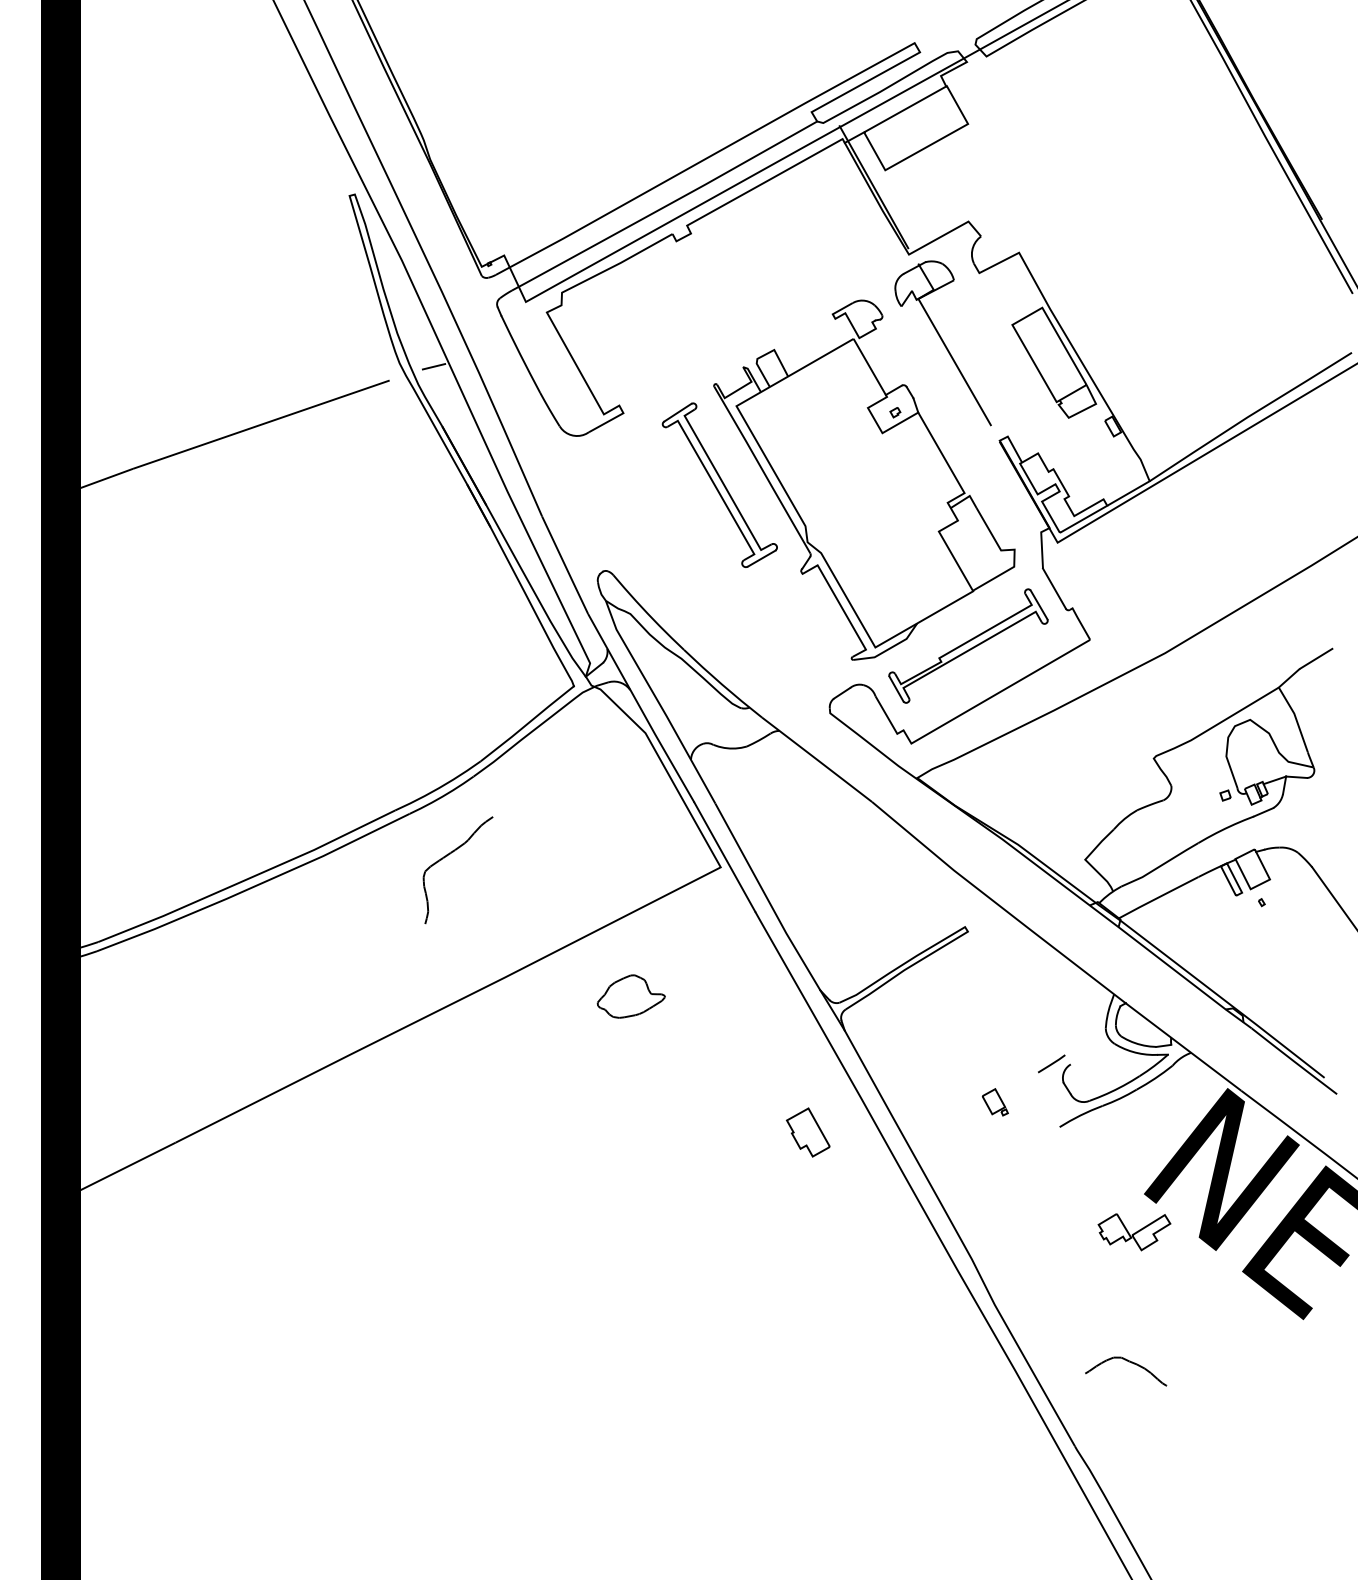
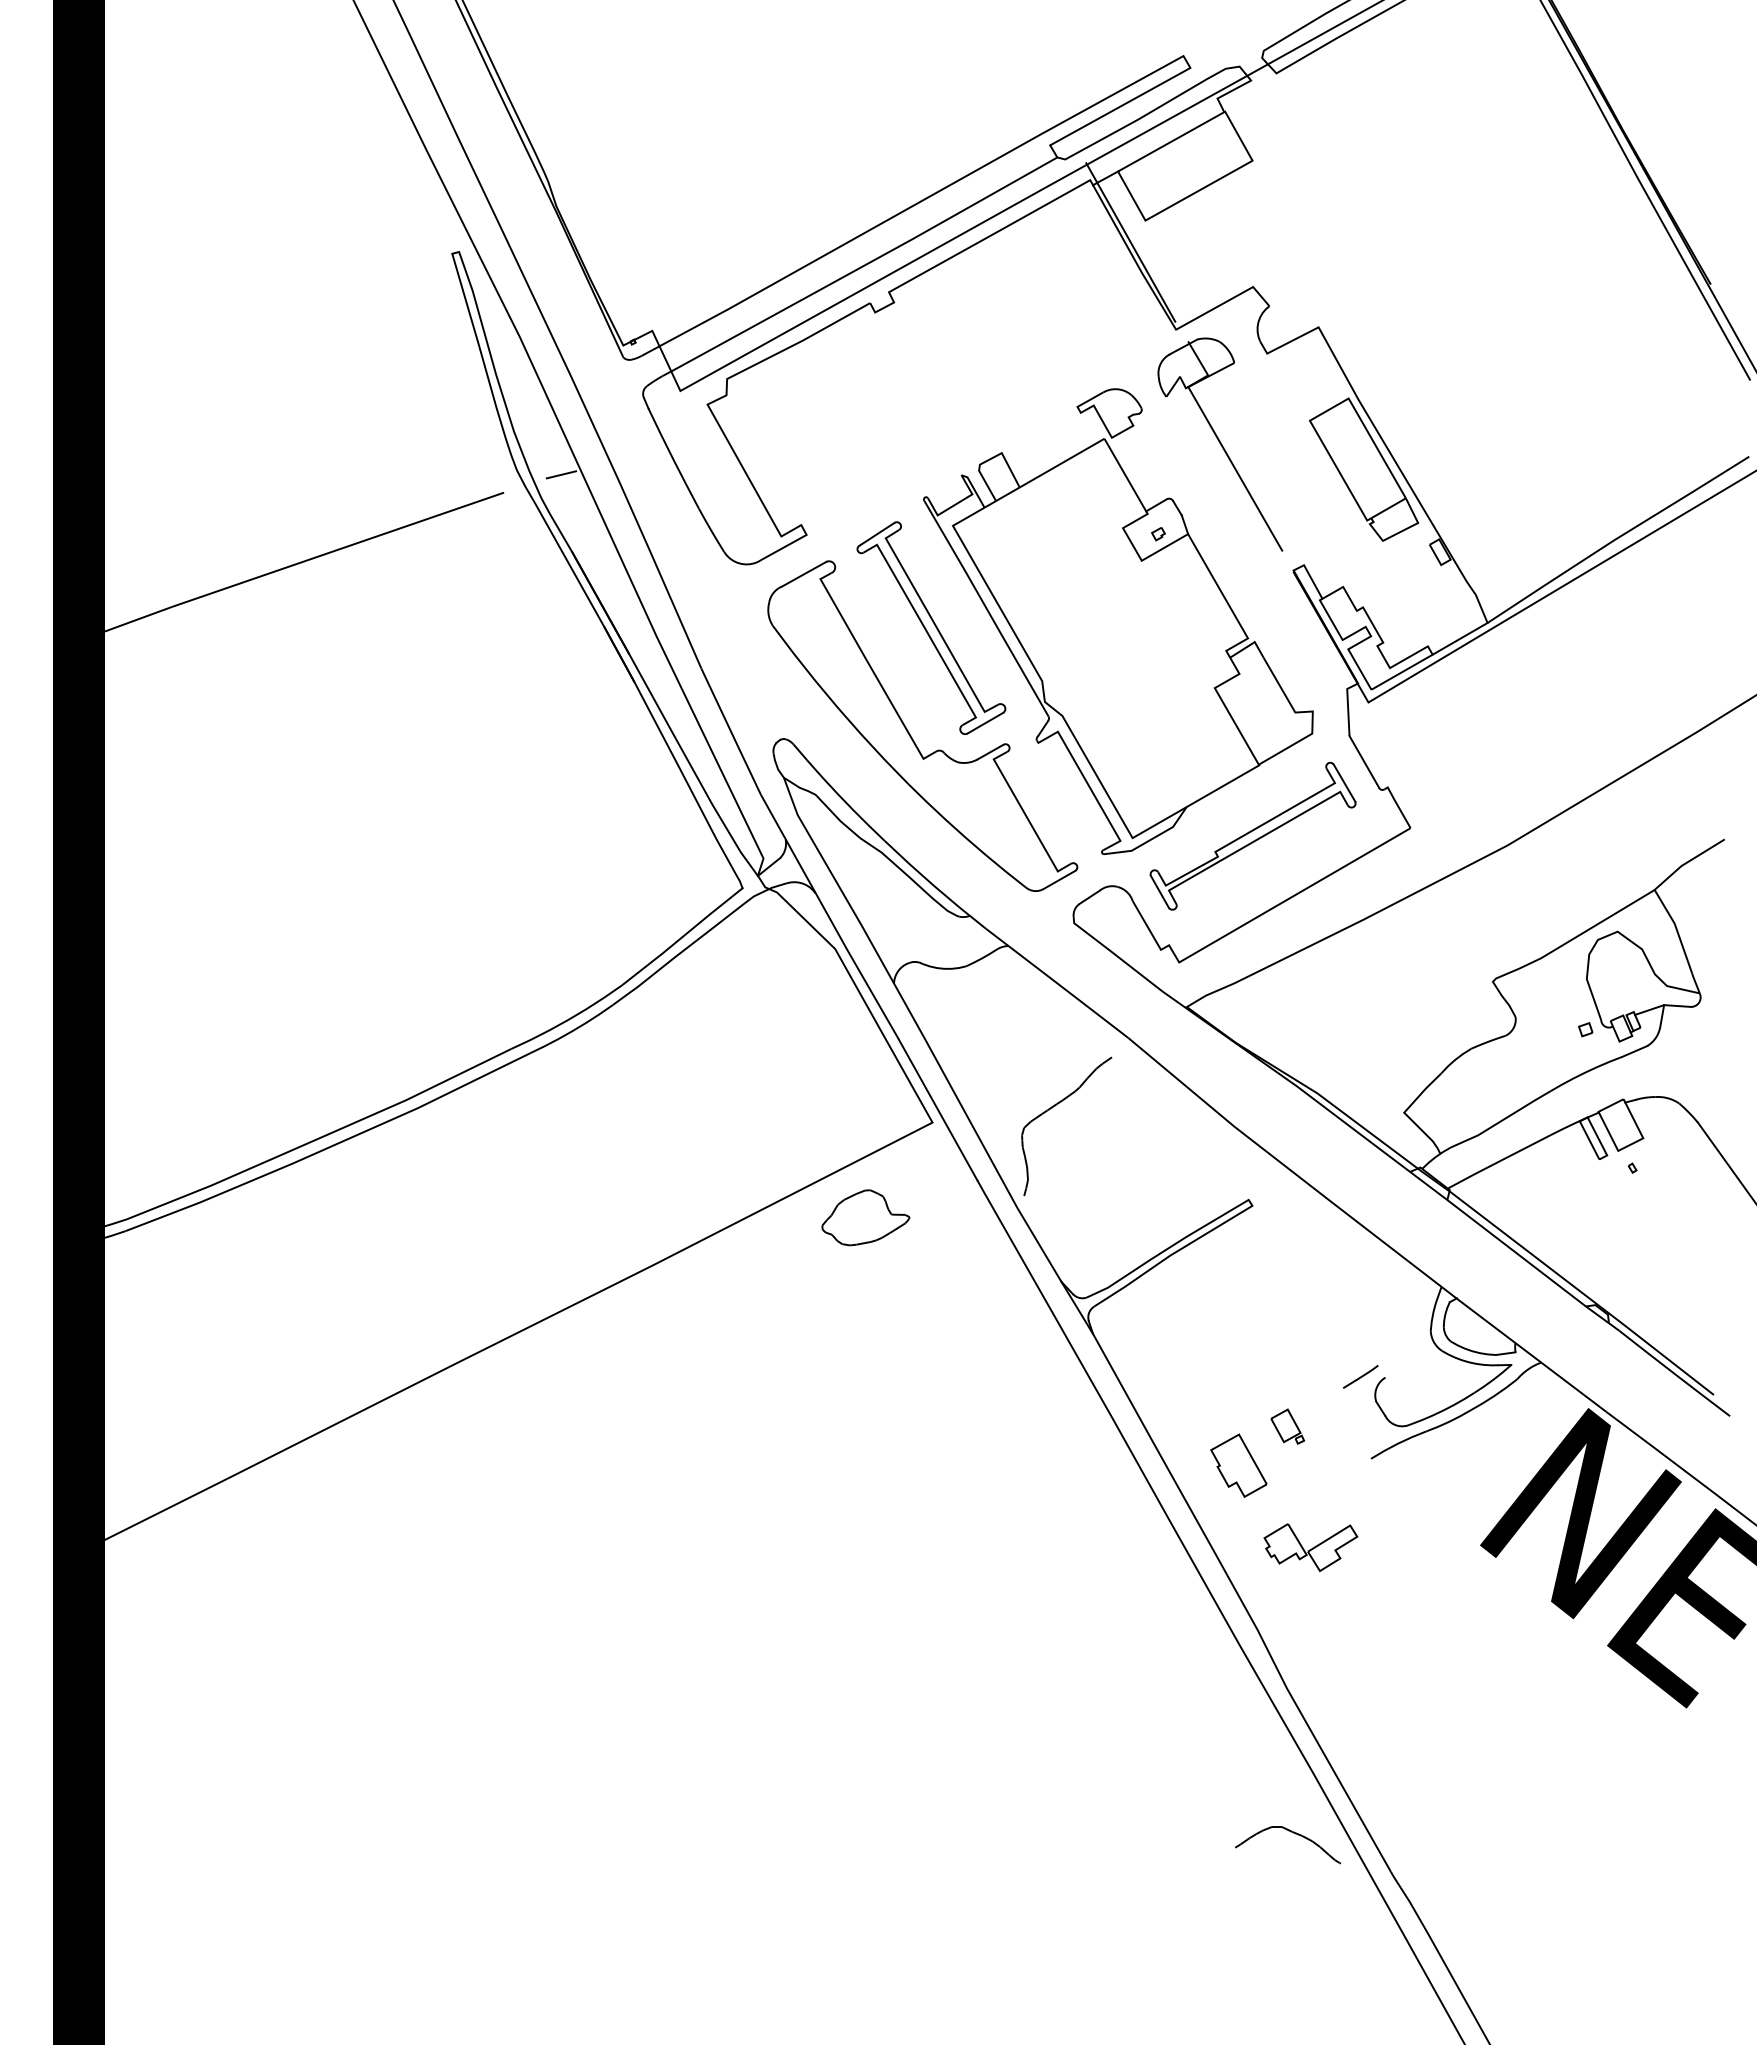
part: (702, 565) -> (909, 732), added
curve: (449, 854) -> (1055, 1106), moved
part: (631, 996) -> (865, 1217), moved
part: (808, 1132) -> (1238, 1465), moved
part: (1134, 1232) -> (1310, 1547), moved
curve: (1130, 1362) -> (1293, 1833), moved

